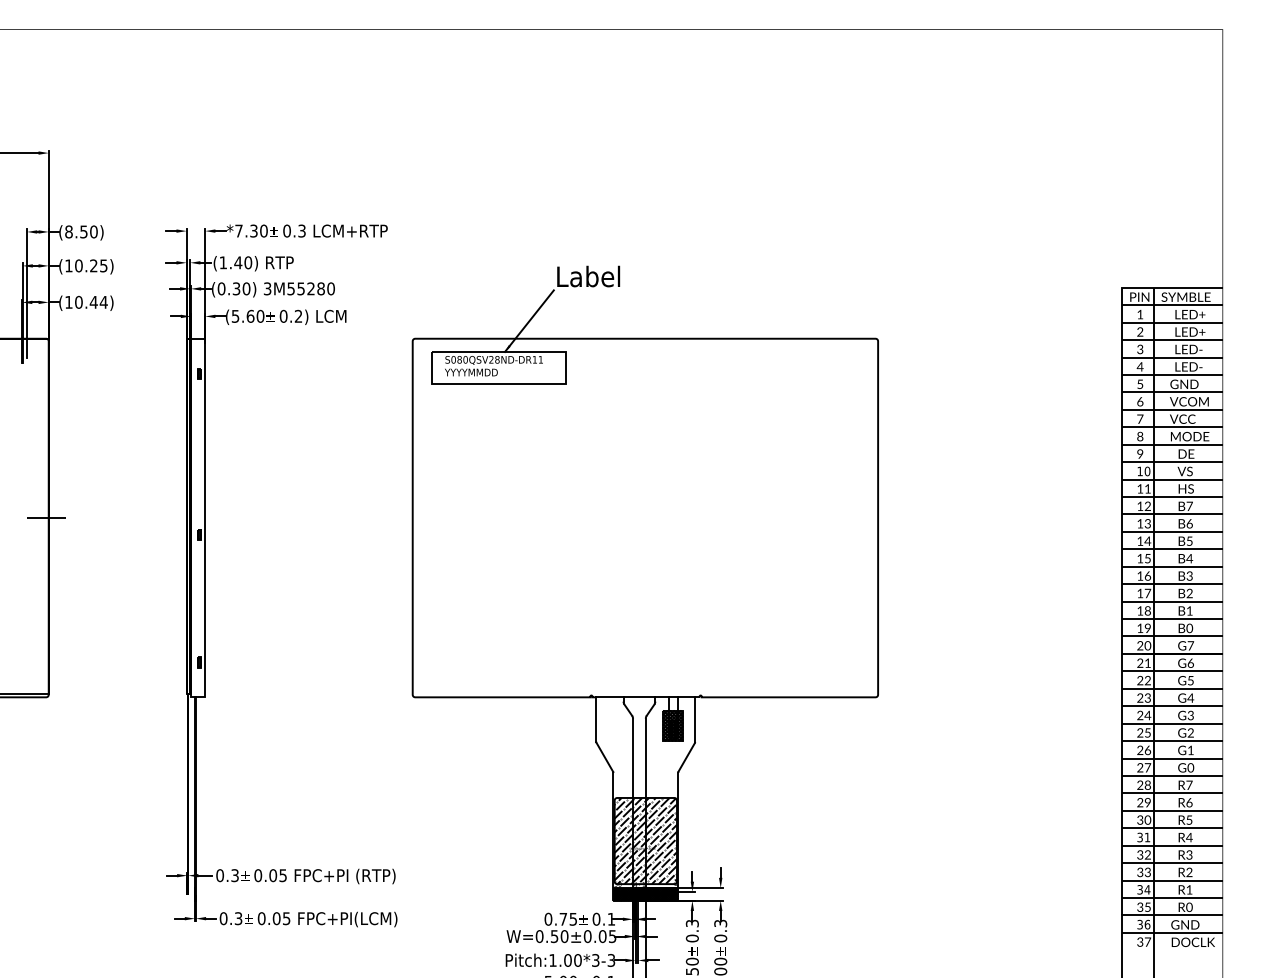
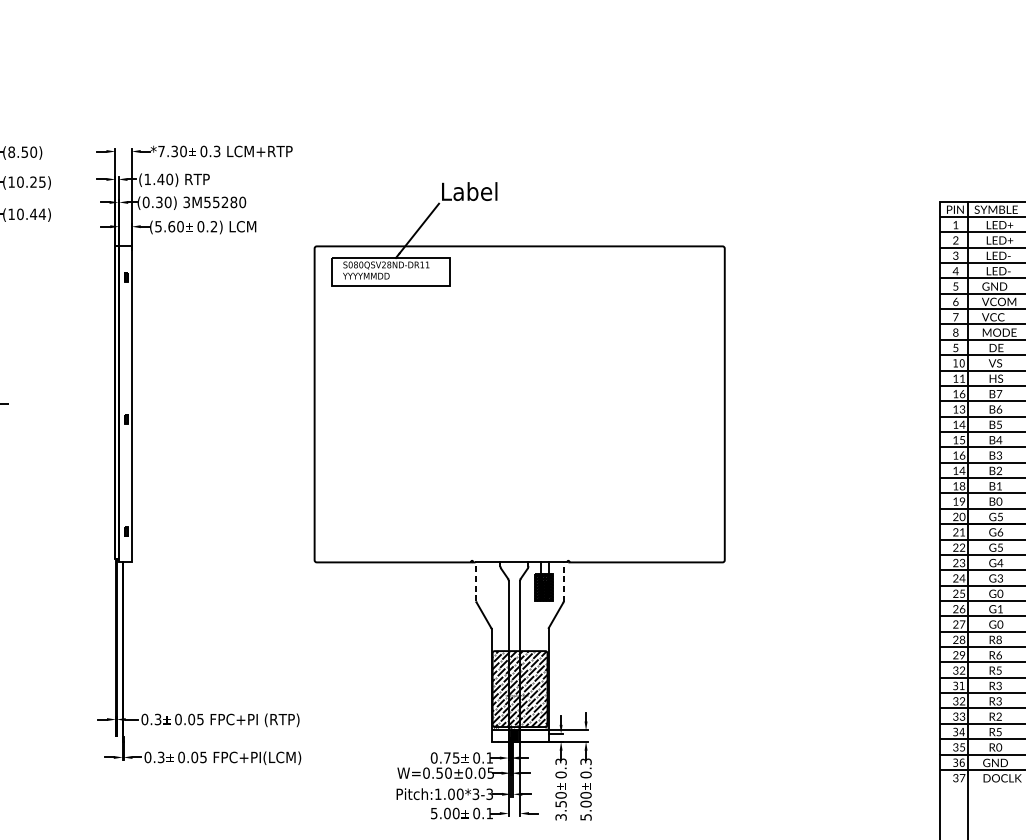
text: (1140, 453) -> (956, 347), 9 -> 5
text: (1147, 505) -> (962, 393), 12 -> 16
text: (1147, 593) -> (962, 470), 17 -> 14
text: (1190, 645) -> (1000, 516), G7 -> G5
line: (596, 718) -> (476, 581), solid -> dashed
line: (695, 719) -> (563, 581), solid -> dashed
text: (1190, 733) -> (1000, 594), G2 -> G0
text: (1189, 784) -> (999, 639), R7 -> R8
text: (1147, 820) -> (962, 670), 30 -> 32
text: (1189, 837) -> (999, 685), R4 -> R3
text: (1189, 889) -> (999, 731), R1 -> R5
hatch: (645, 894) -> (519, 736), removed

